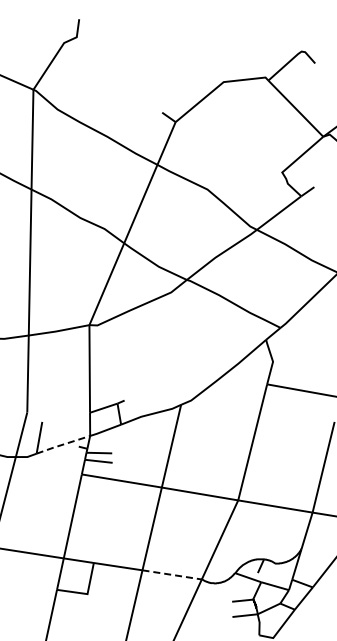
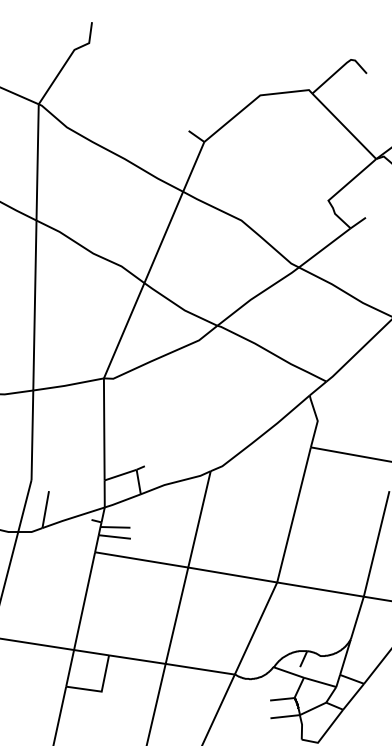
line: (63, 444) -> (73, 517), dashed -> solid
line: (172, 574) -> (200, 668), dashed -> solid

